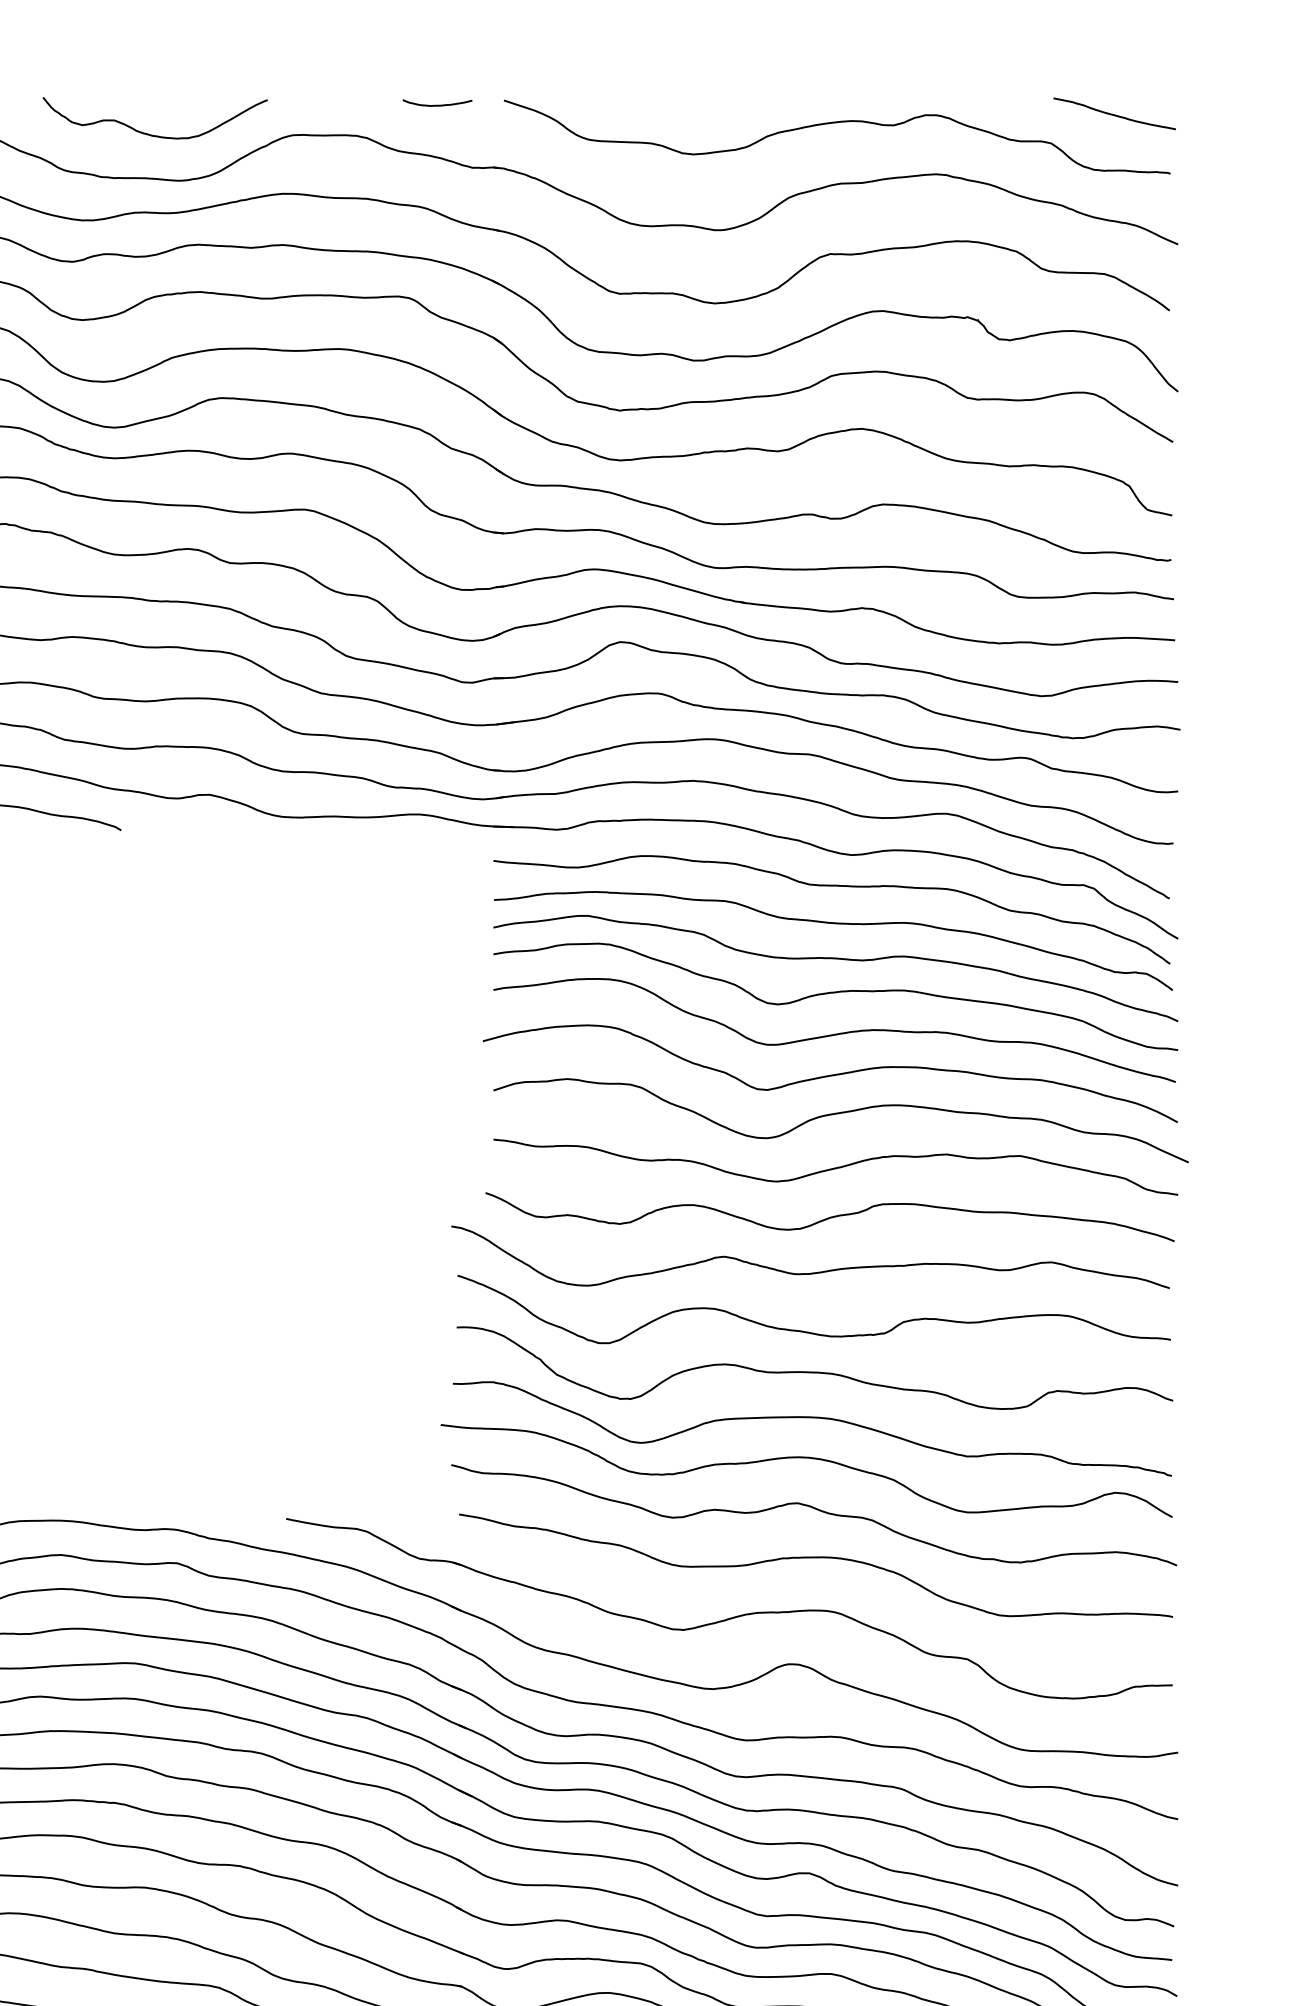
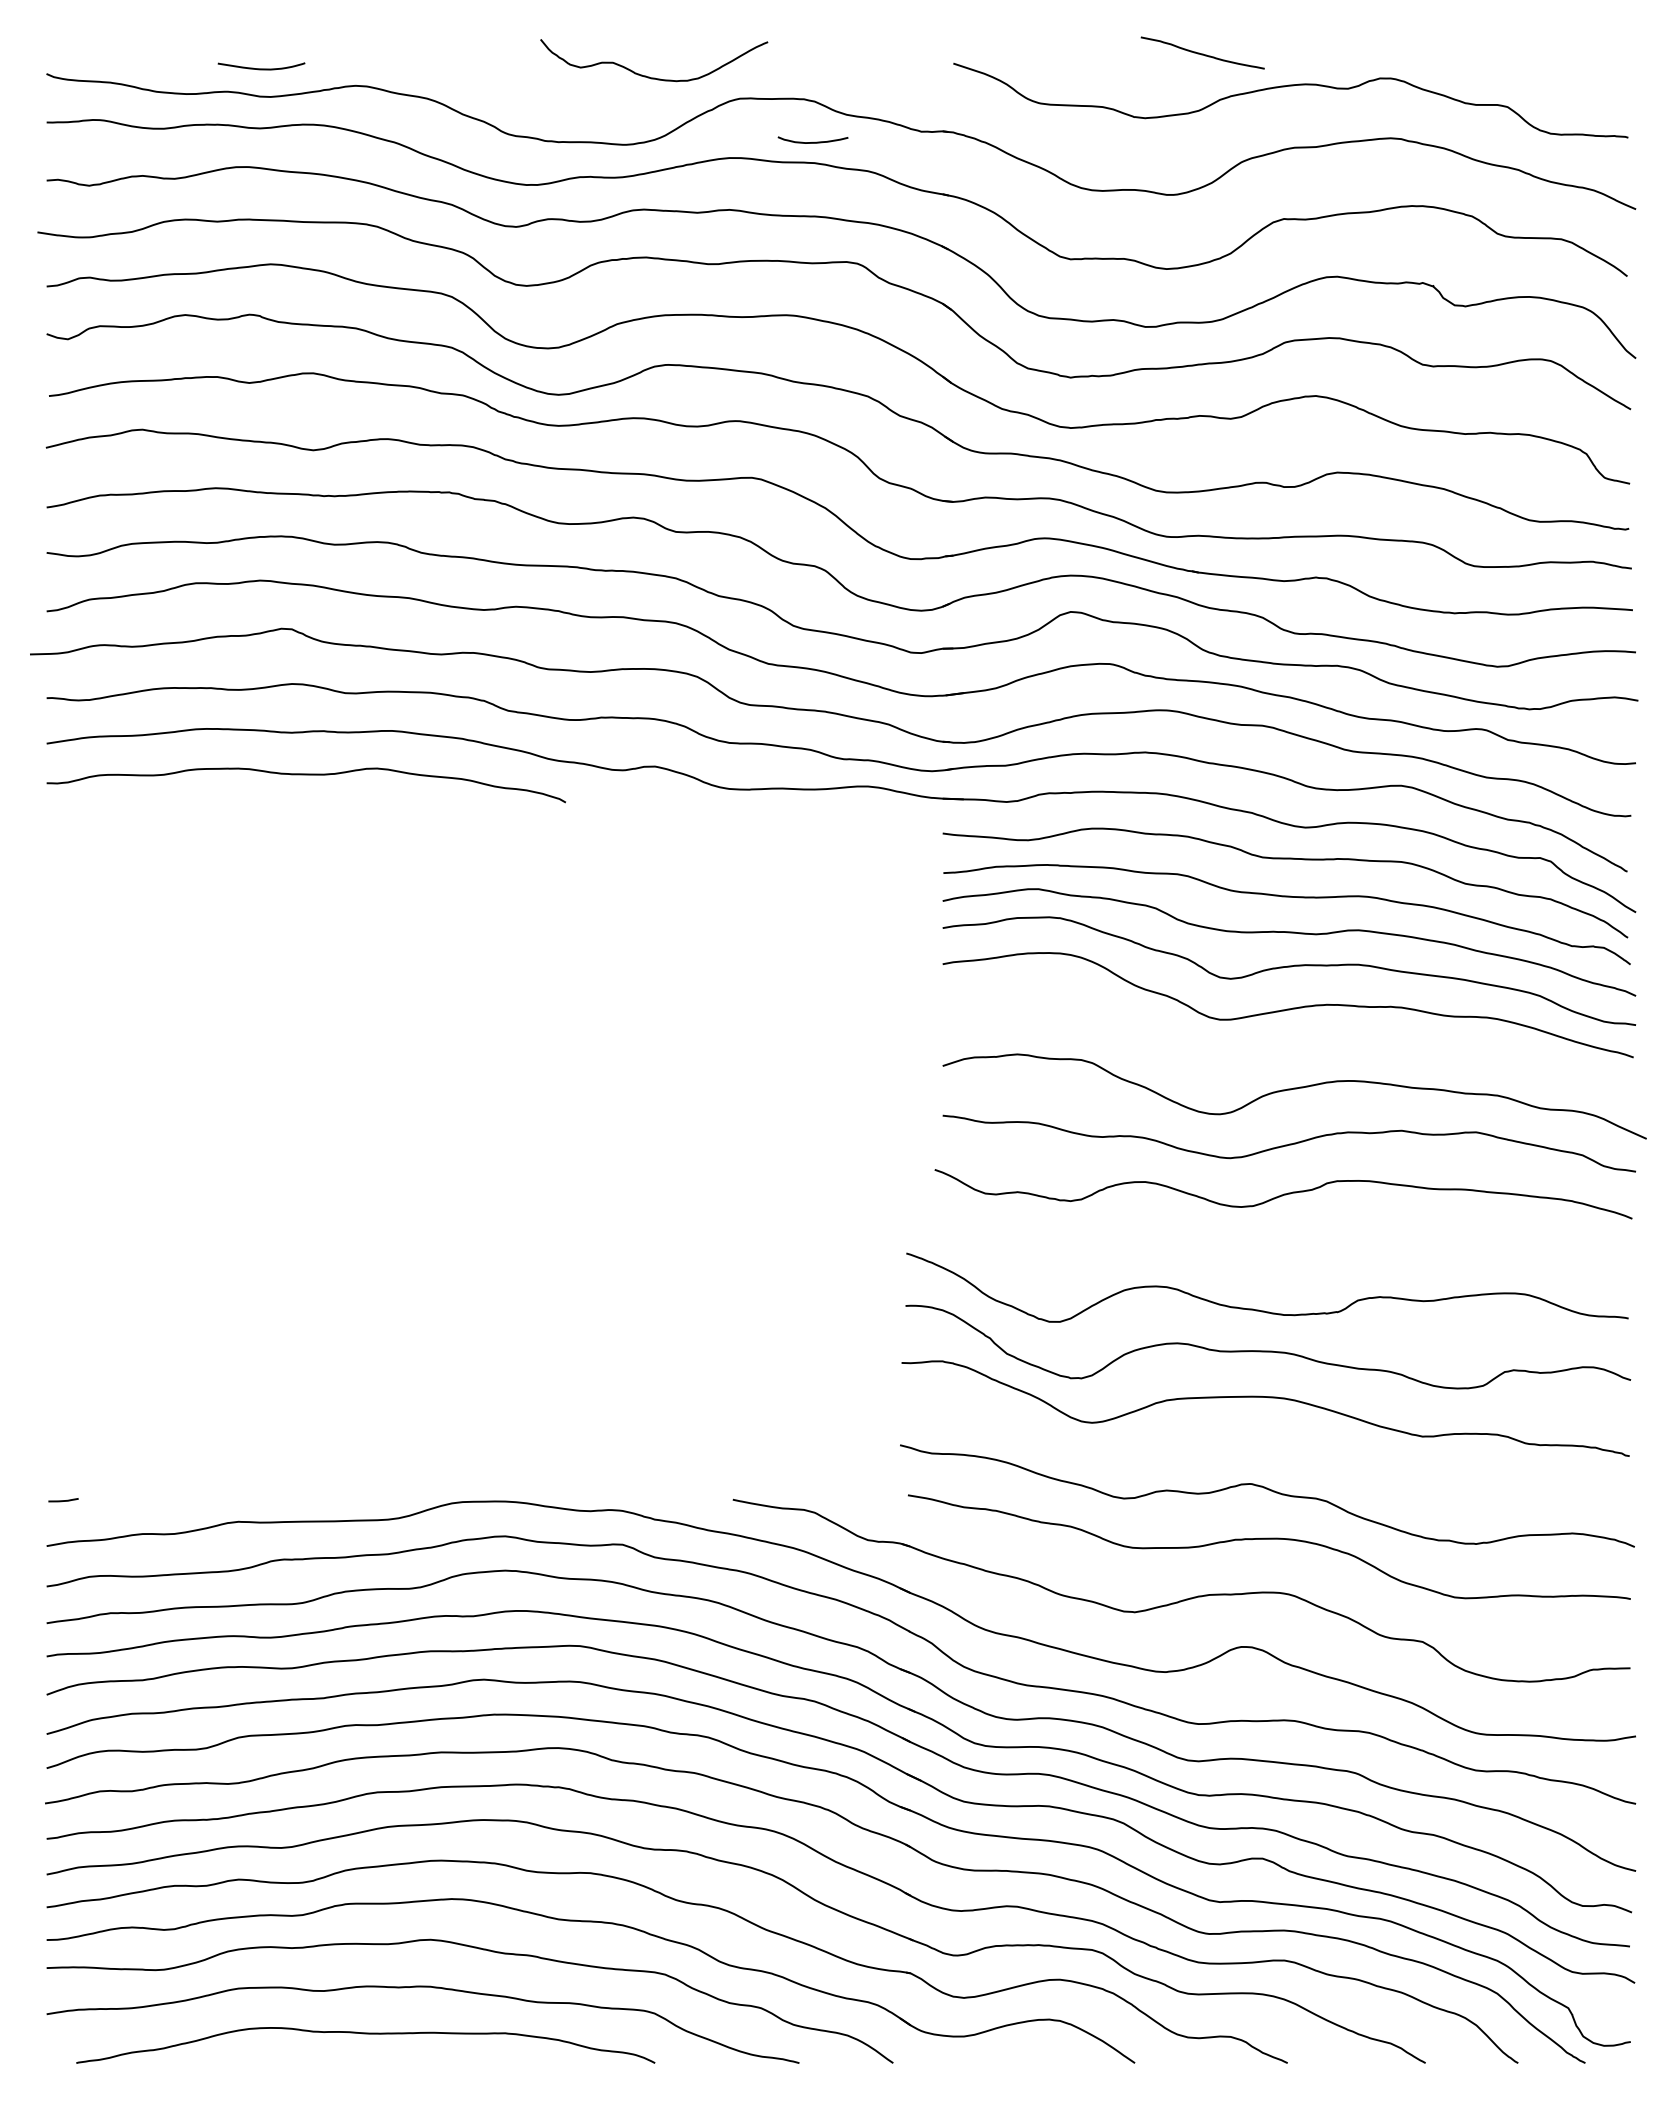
curve: (436, 105) -> (812, 142), moved
curve: (1114, 114) -> (1202, 53), moved
curve: (150, 134) -> (649, 76), moved
curve: (830, 1075) -> (1283, 1050), removed
curve: (810, 1272) -> (1263, 1250), removed
curve: (806, 1458) -> (1259, 1438), removed

